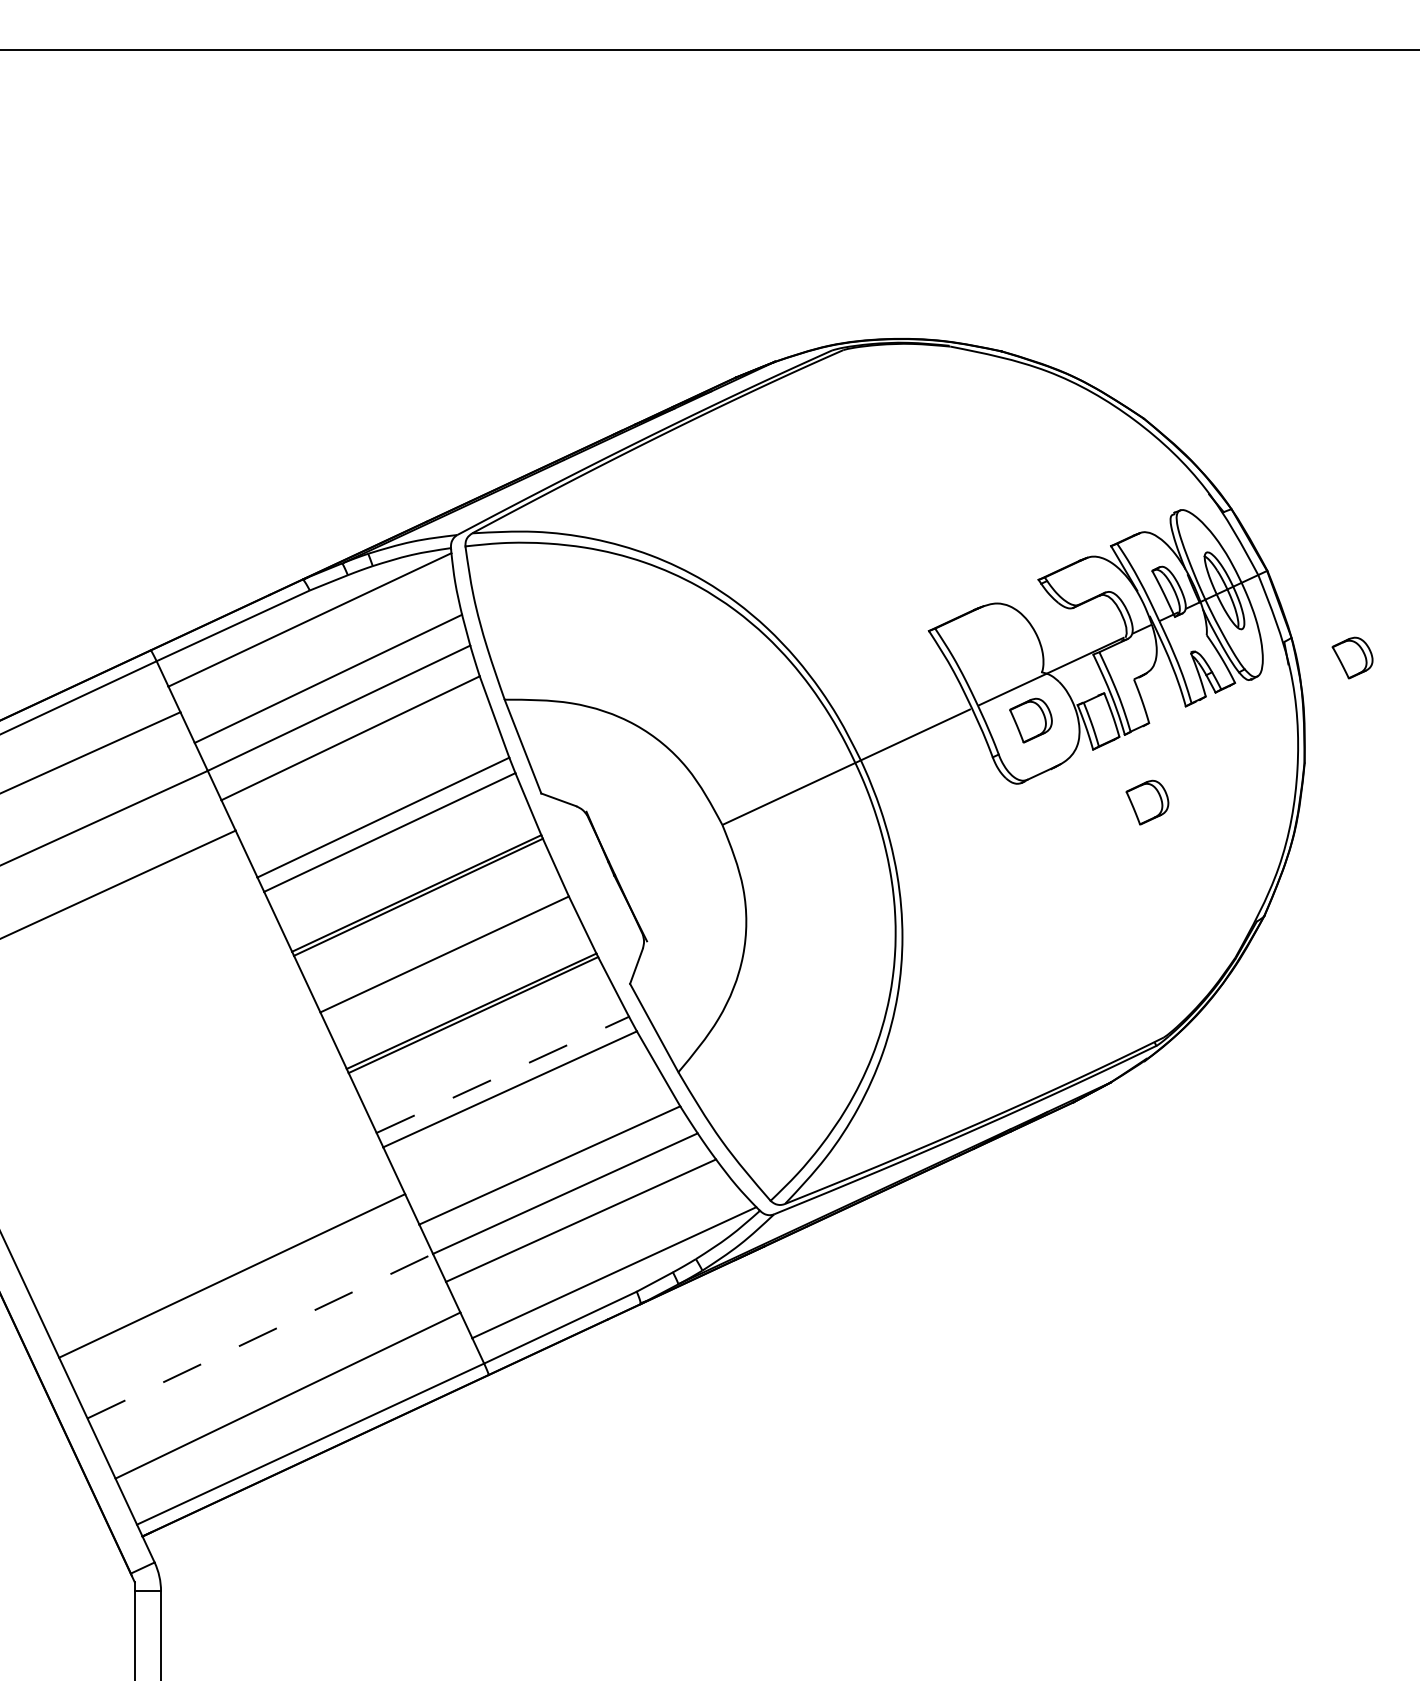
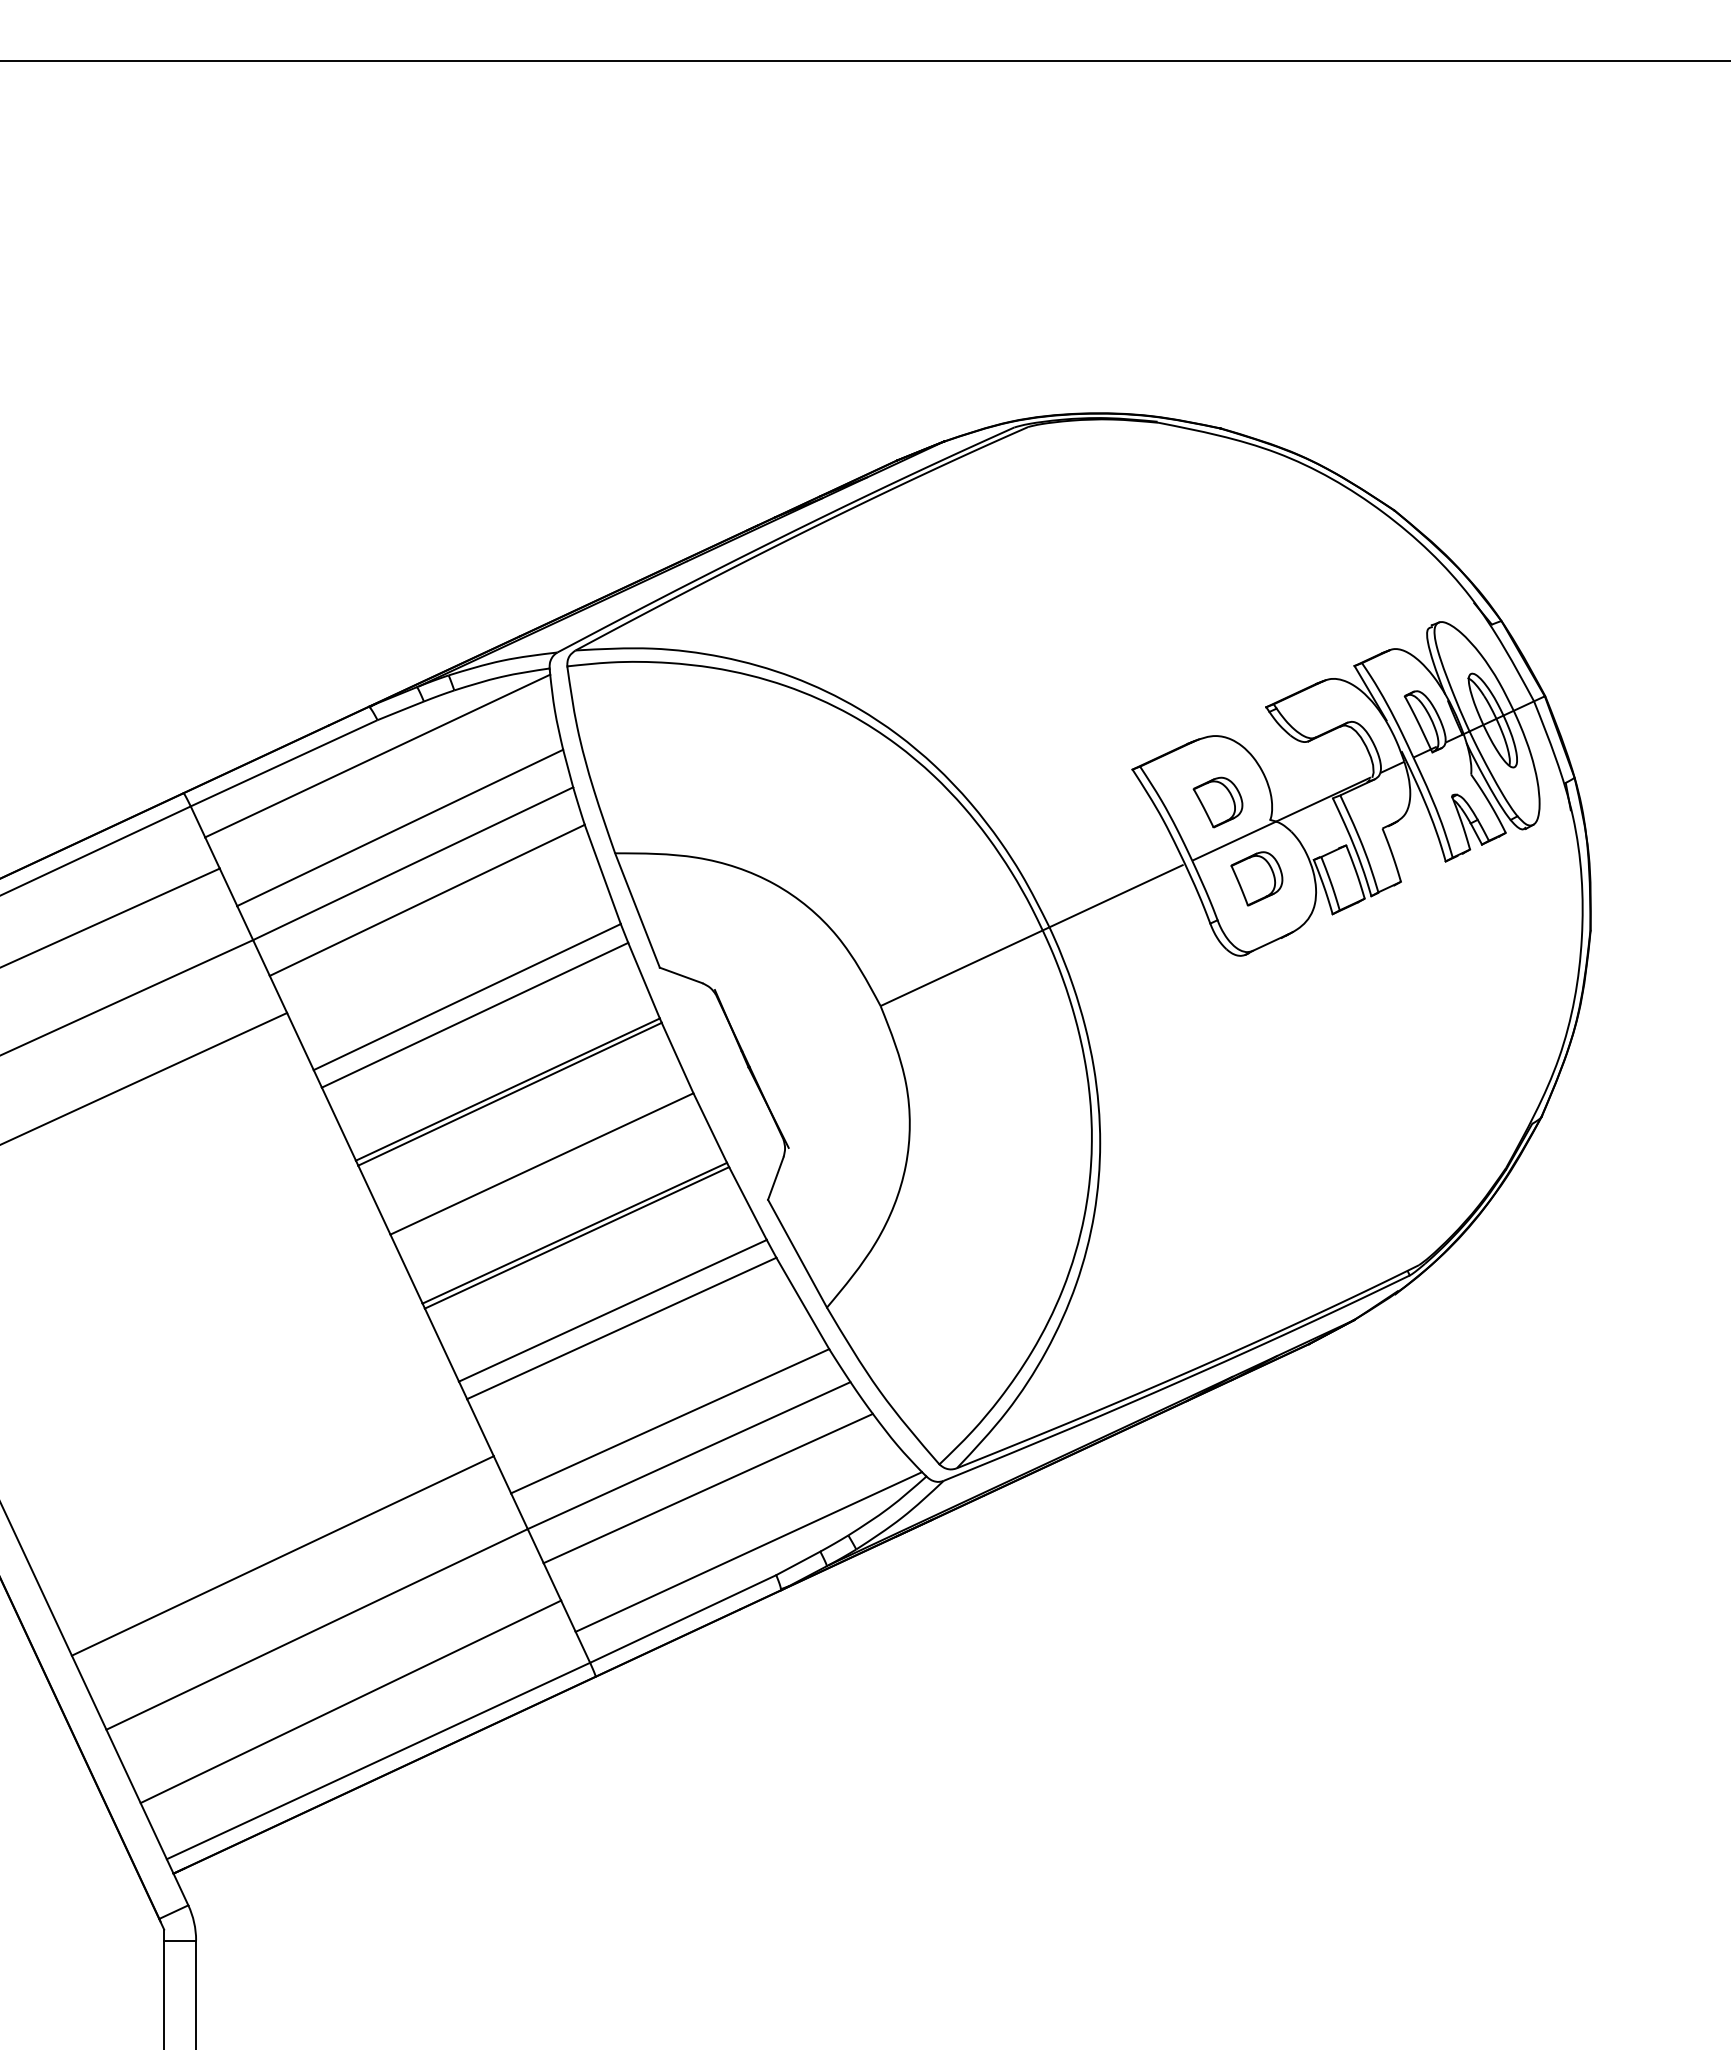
part: (1352, 658) -> (1217, 802), moved
part: (1147, 802) -> (1398, 978), removed
line: (503, 1074) -> (613, 1310), dashed -> solid
line: (260, 1336) -> (317, 1629), dashed -> solid

